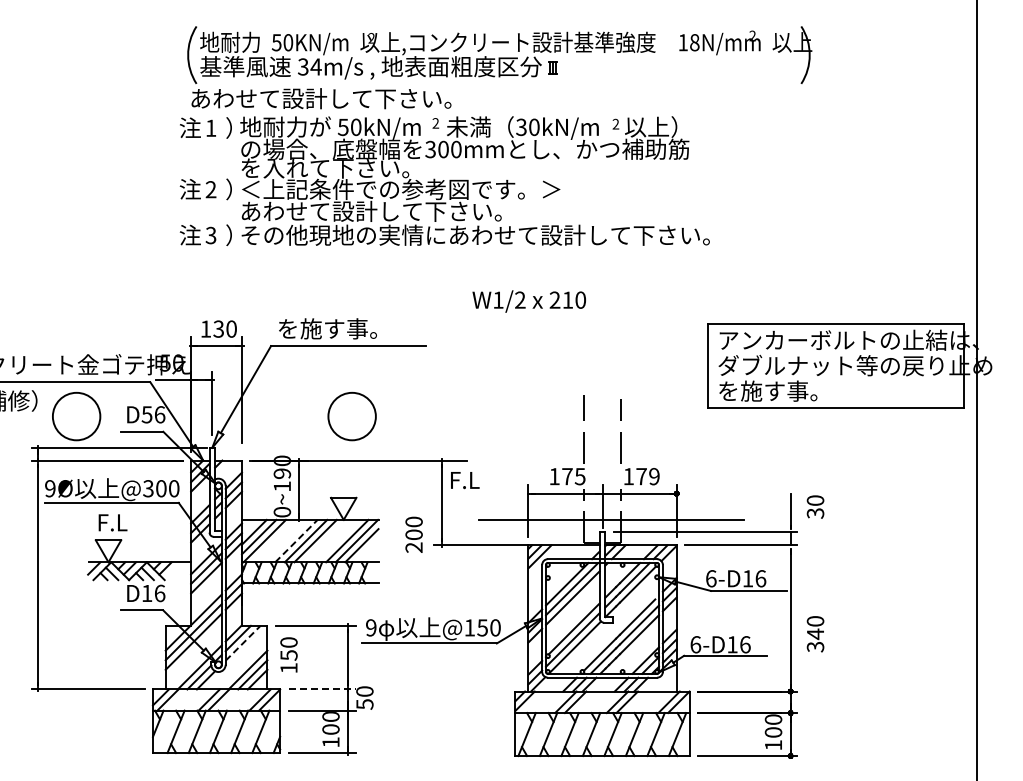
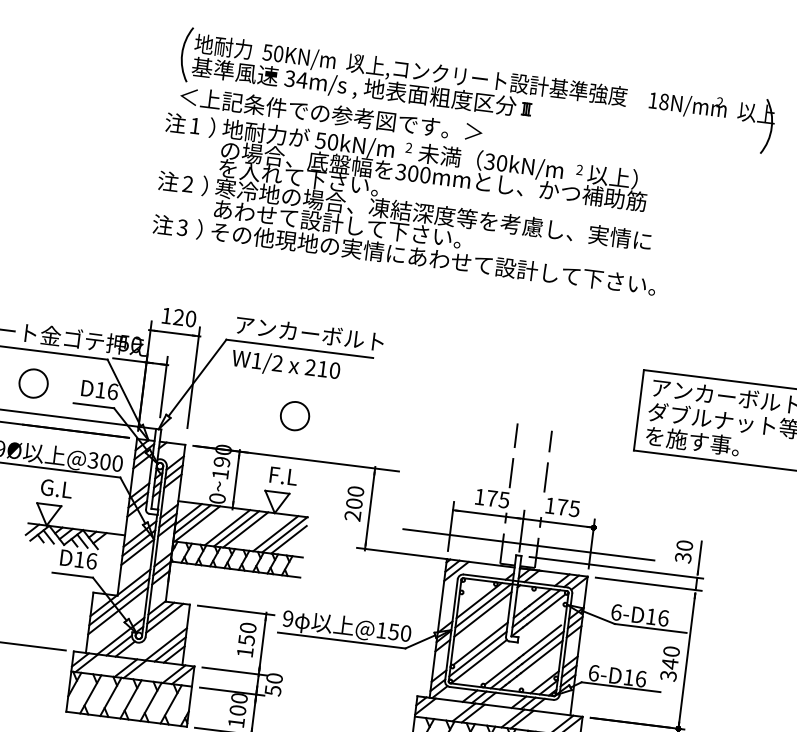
text: (350, 98) -> (331, 114), あわせて設計して下さい。 -> ＜上記条件での参考図です。＞
text: (469, 189) -> (433, 214), ＜上記条件での参考図です。＞ -> 寒冷地の場合、凍結深度等を考慮し、実情に
text: (528, 301) -> (285, 365), moved
text: (218, 328) -> (178, 316), 130 -> 120
text: (356, 328) -> (309, 333), を施す事。 -> アンカーボルト
text: (146, 414) -> (100, 389), D56 -> D16
circle: (76, 416) -> (33, 383), size x0.62
circle: (352, 416) -> (295, 416), size x0.62
text: (654, 476) -> (574, 508), 179 -> 175
text: (465, 480) -> (283, 476), moved
text: (815, 506) -> (684, 551), moved
text: (113, 522) -> (56, 488), F.L -> G.L
text: (413, 534) -> (353, 503), moved
line: (296, 541) -> (227, 528), dashed -> solid
text: (815, 634) -> (670, 664), moved
line: (243, 643) -> (165, 618), dashed -> solid
text: (288, 654) -> (246, 639), moved
line: (322, 689) -> (234, 671), dashed -> solid

